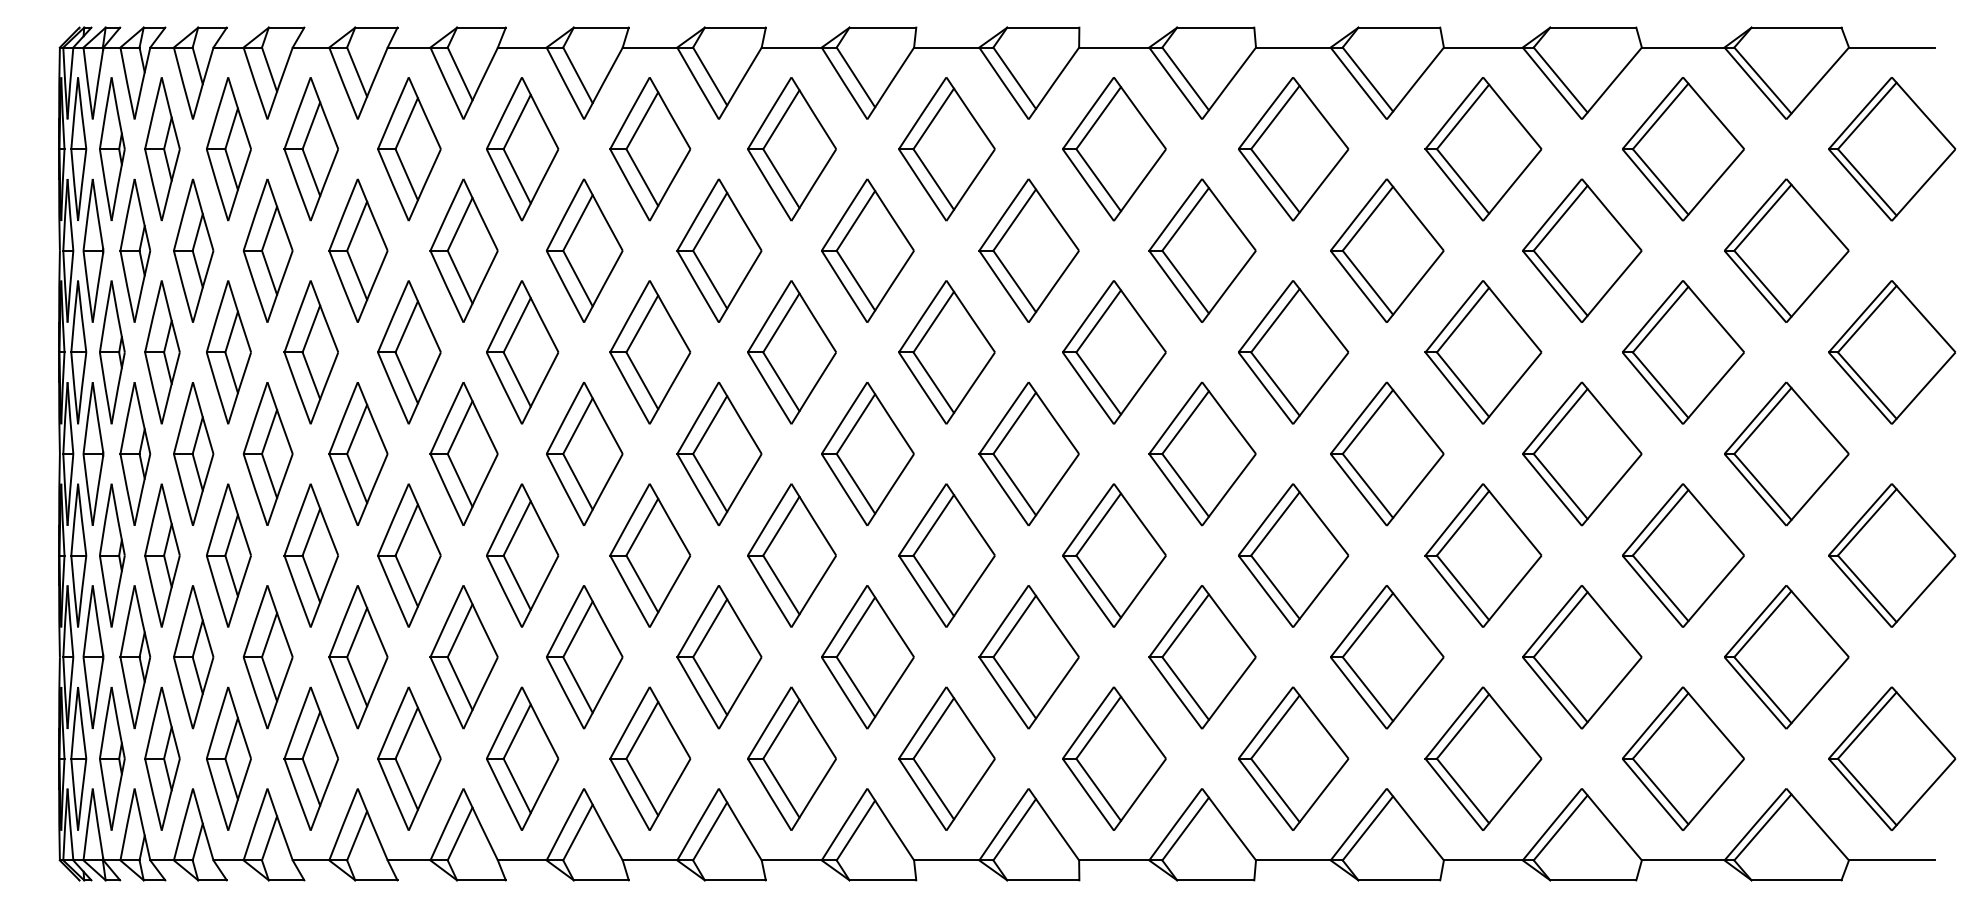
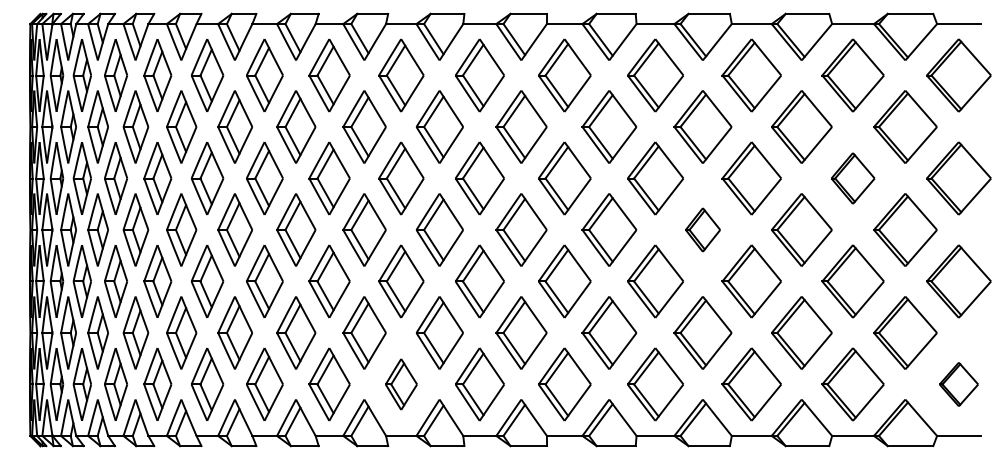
part: (1682, 352) -> (852, 178), size x0.7
part: (1386, 453) -> (702, 229), size x0.6
part: (792, 758) -> (401, 384), size x0.7
part: (1891, 758) -> (958, 384), size x0.6

